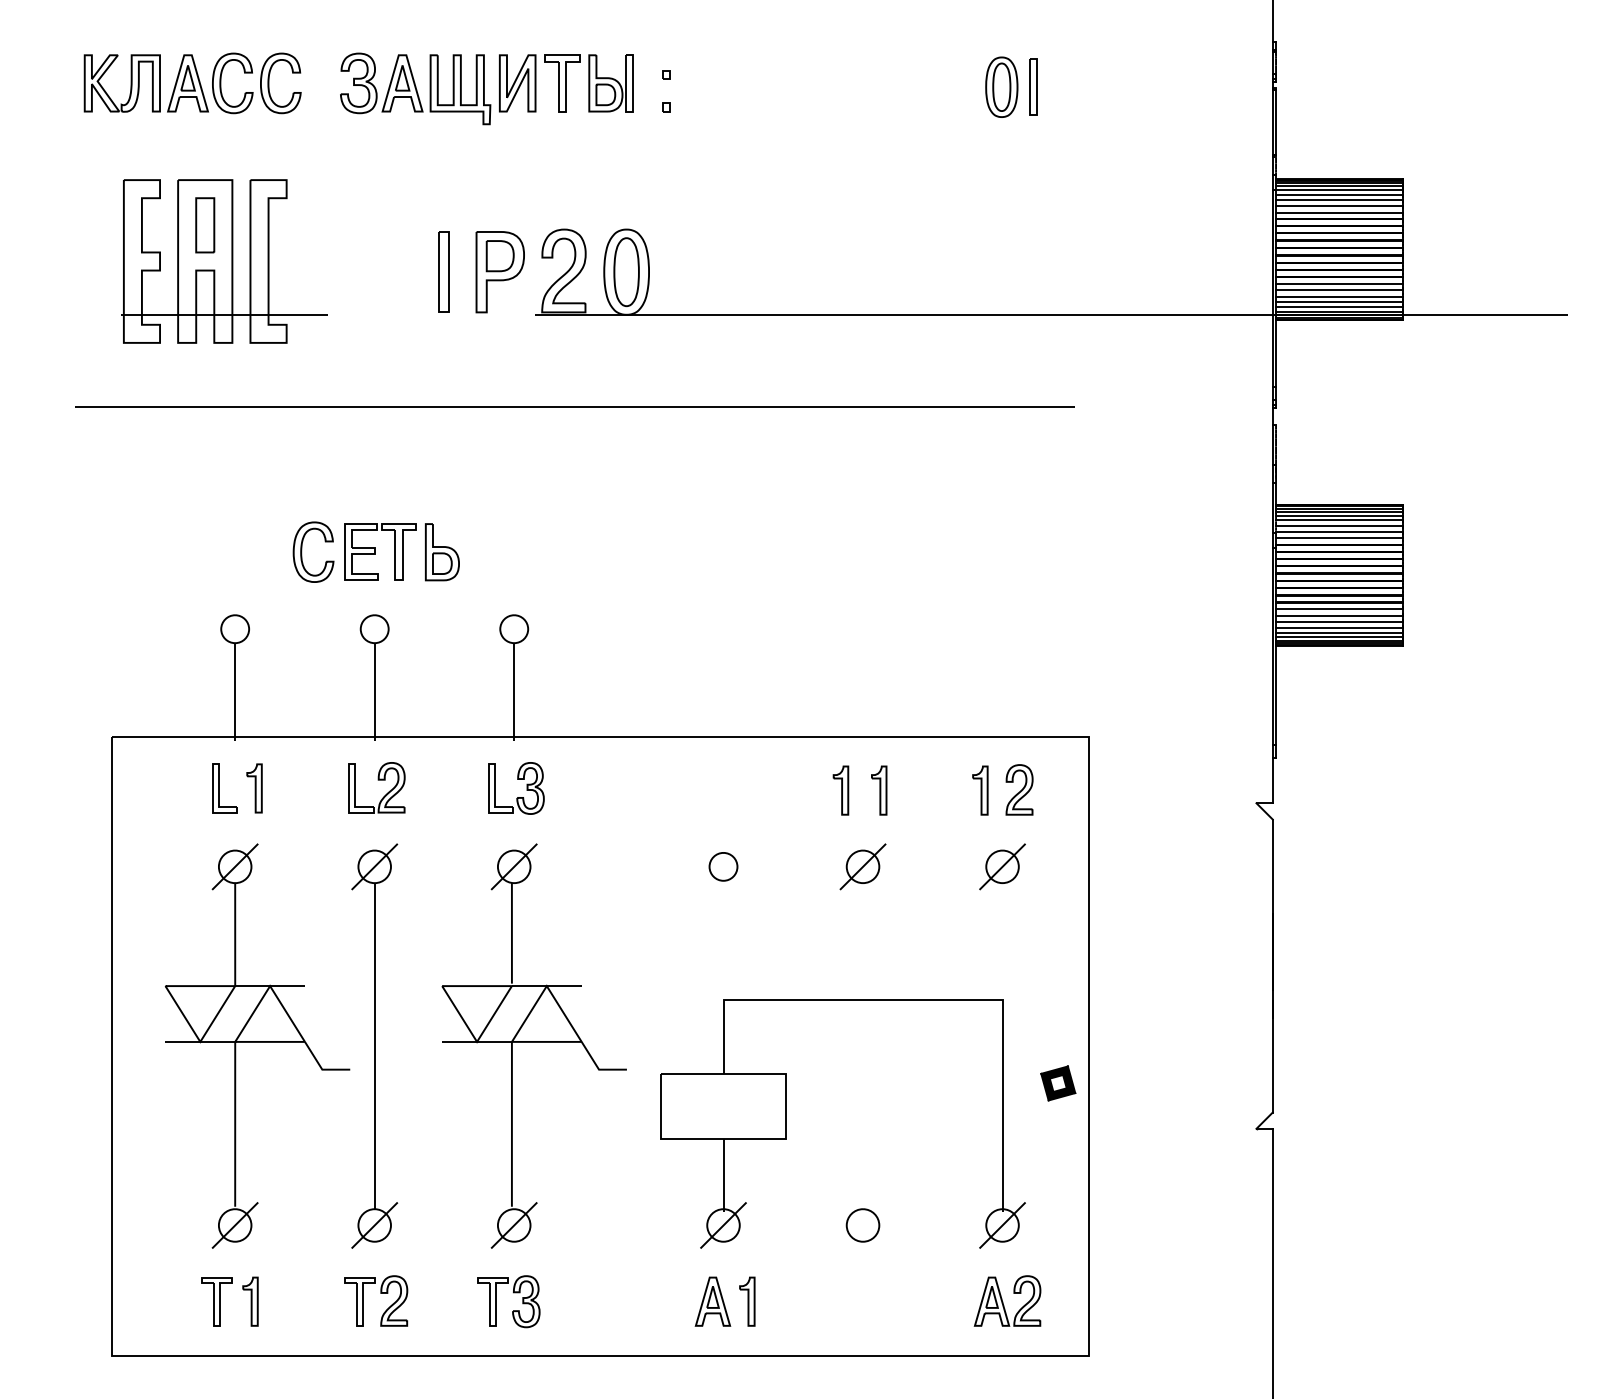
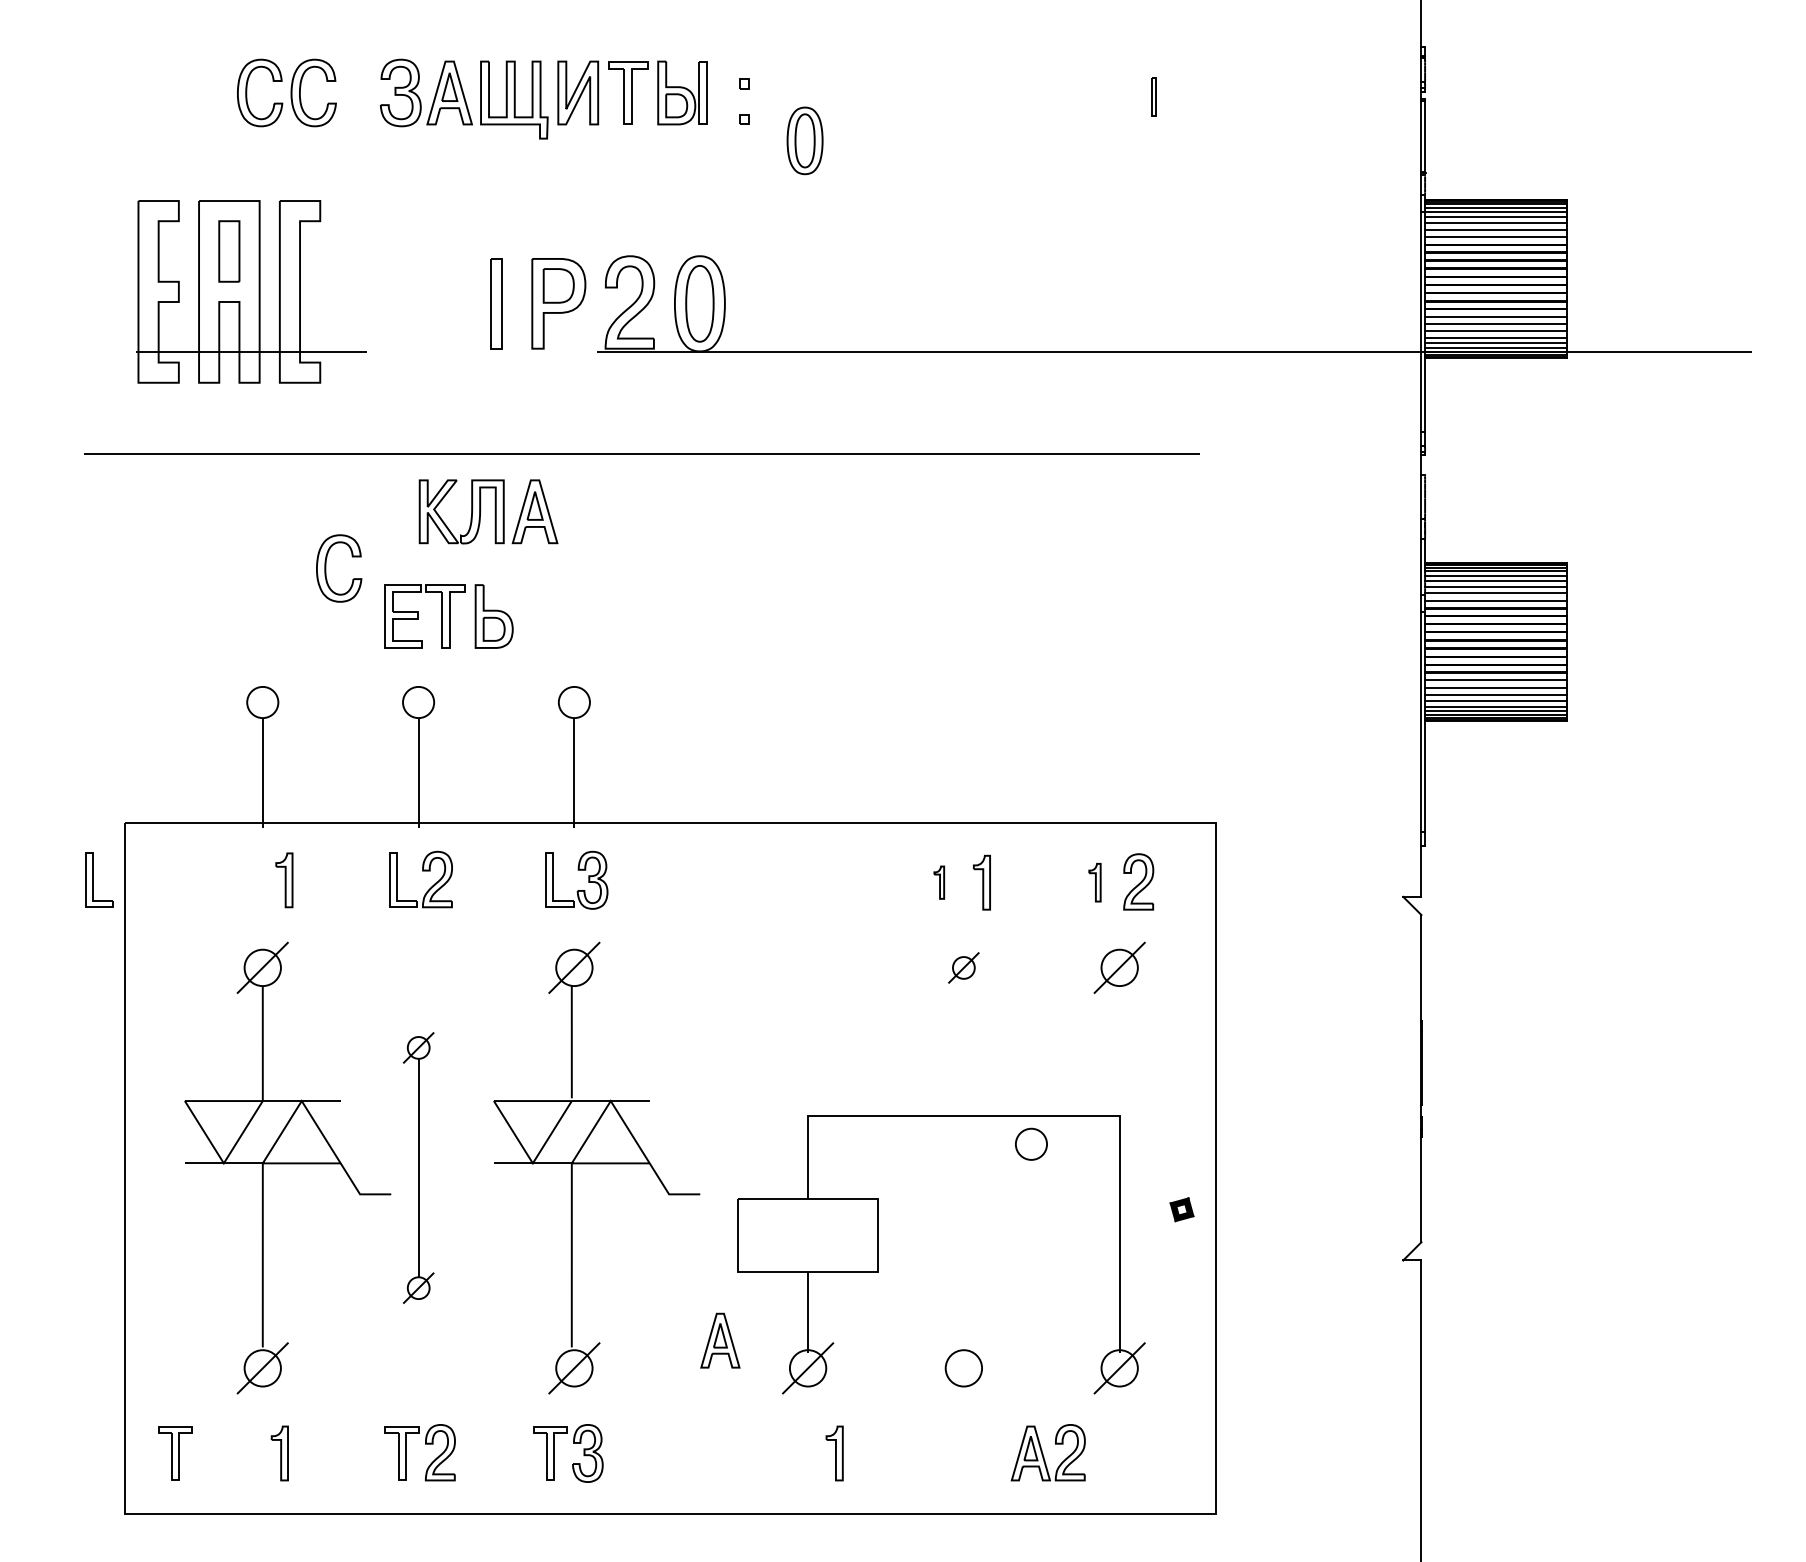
part: (145, 83) -> (487, 511), moved
part: (1001, 86) -> (804, 140), moved
part: (1033, 86) -> (1154, 96), size x0.6
part: (302, 551) -> (326, 567), moved
part: (224, 788) -> (98, 880), moved
part: (840, 790) -> (938, 882), size x0.6
part: (980, 790) -> (1095, 882), size x0.7
part: (723, 866) -> (1031, 1143), moved
part: (862, 866) -> (963, 967), size x0.6
part: (374, 1045) -> (418, 1167), size x0.6
part: (1058, 1083) -> (1182, 1209), size x0.6
part: (1007, 1300) -> (1048, 1452), moved
part: (216, 1301) -> (174, 1453), moved
part: (712, 1301) -> (719, 1340), moved

